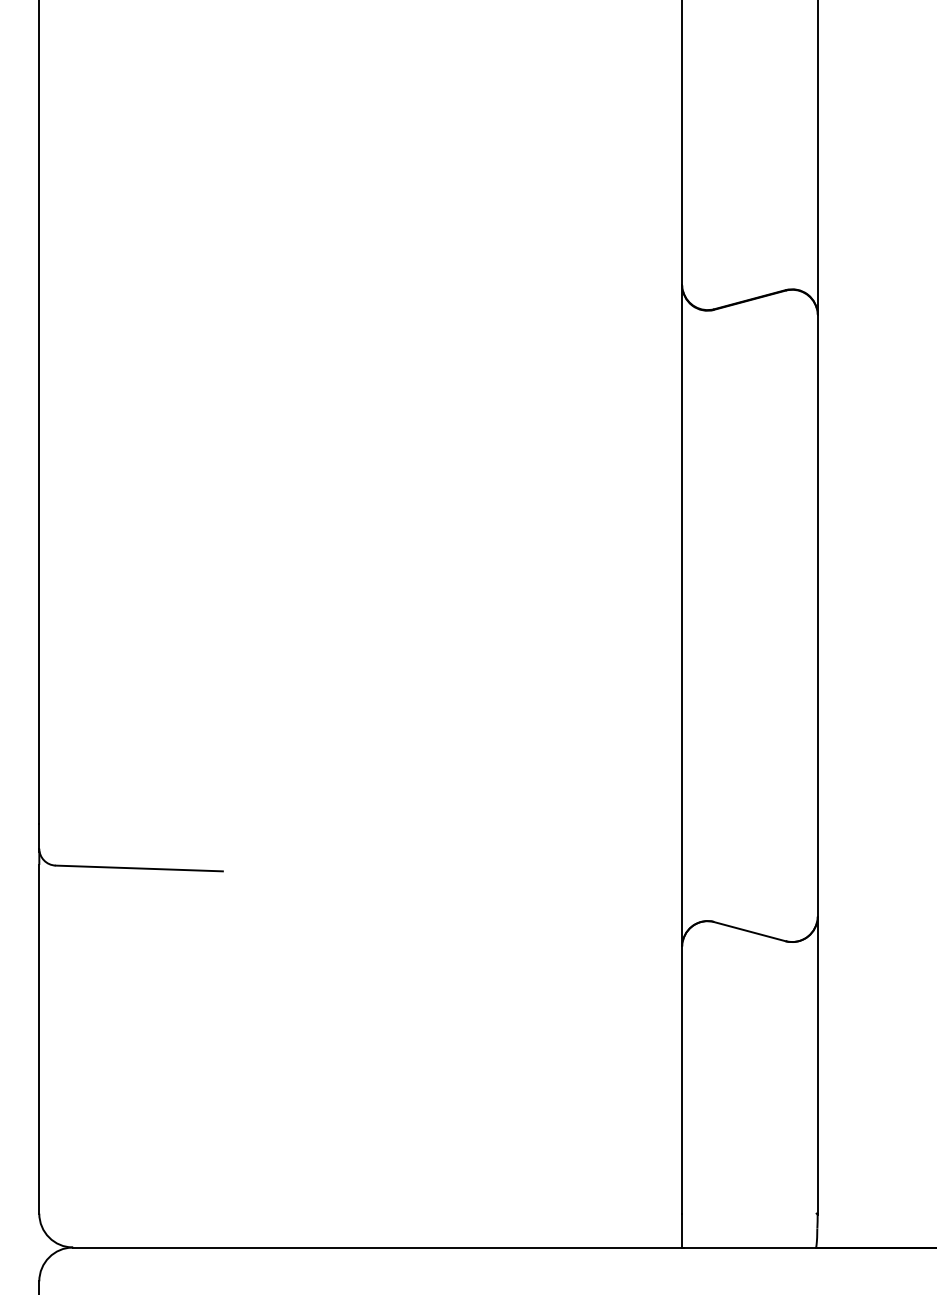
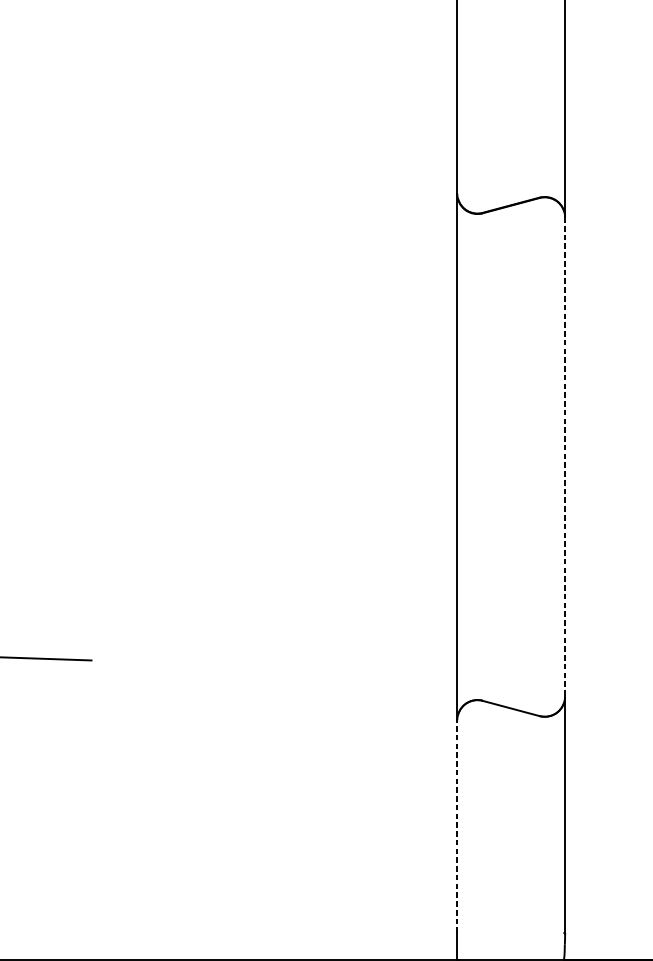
line: (817, 616) -> (564, 457), solid -> dashed
line: (682, 1080) -> (457, 827), solid -> dashed

